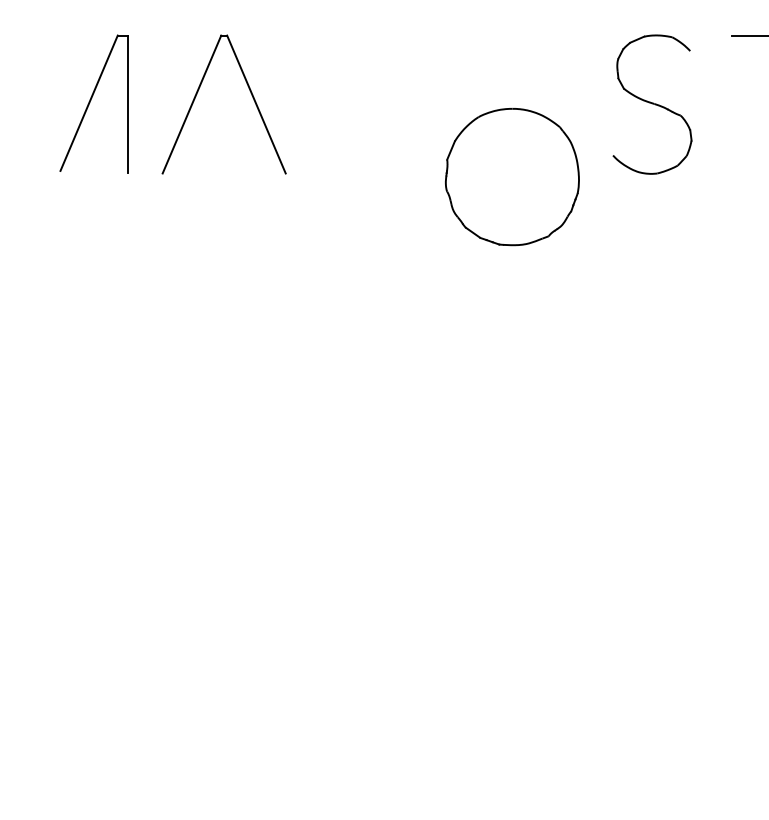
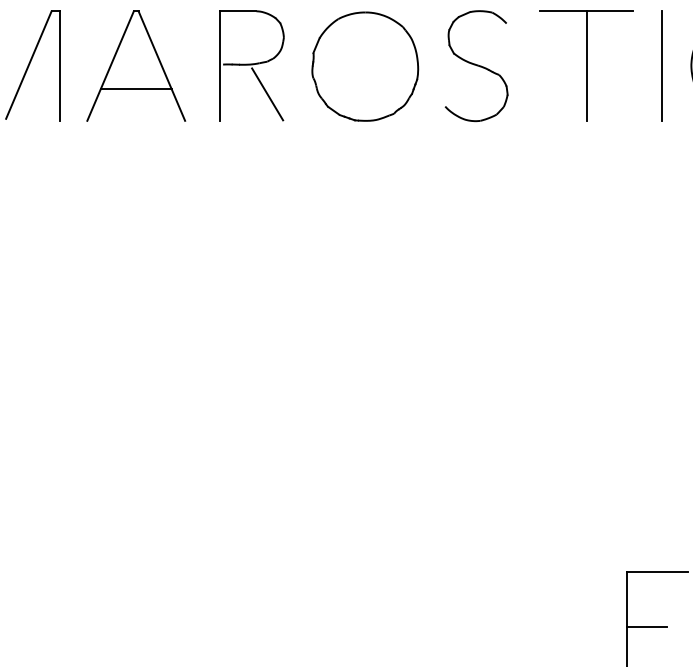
part: (369, 103) -> (251, 65), added
line: (223, 134) -> (135, 89), added
part: (512, 176) -> (365, 66), moved

